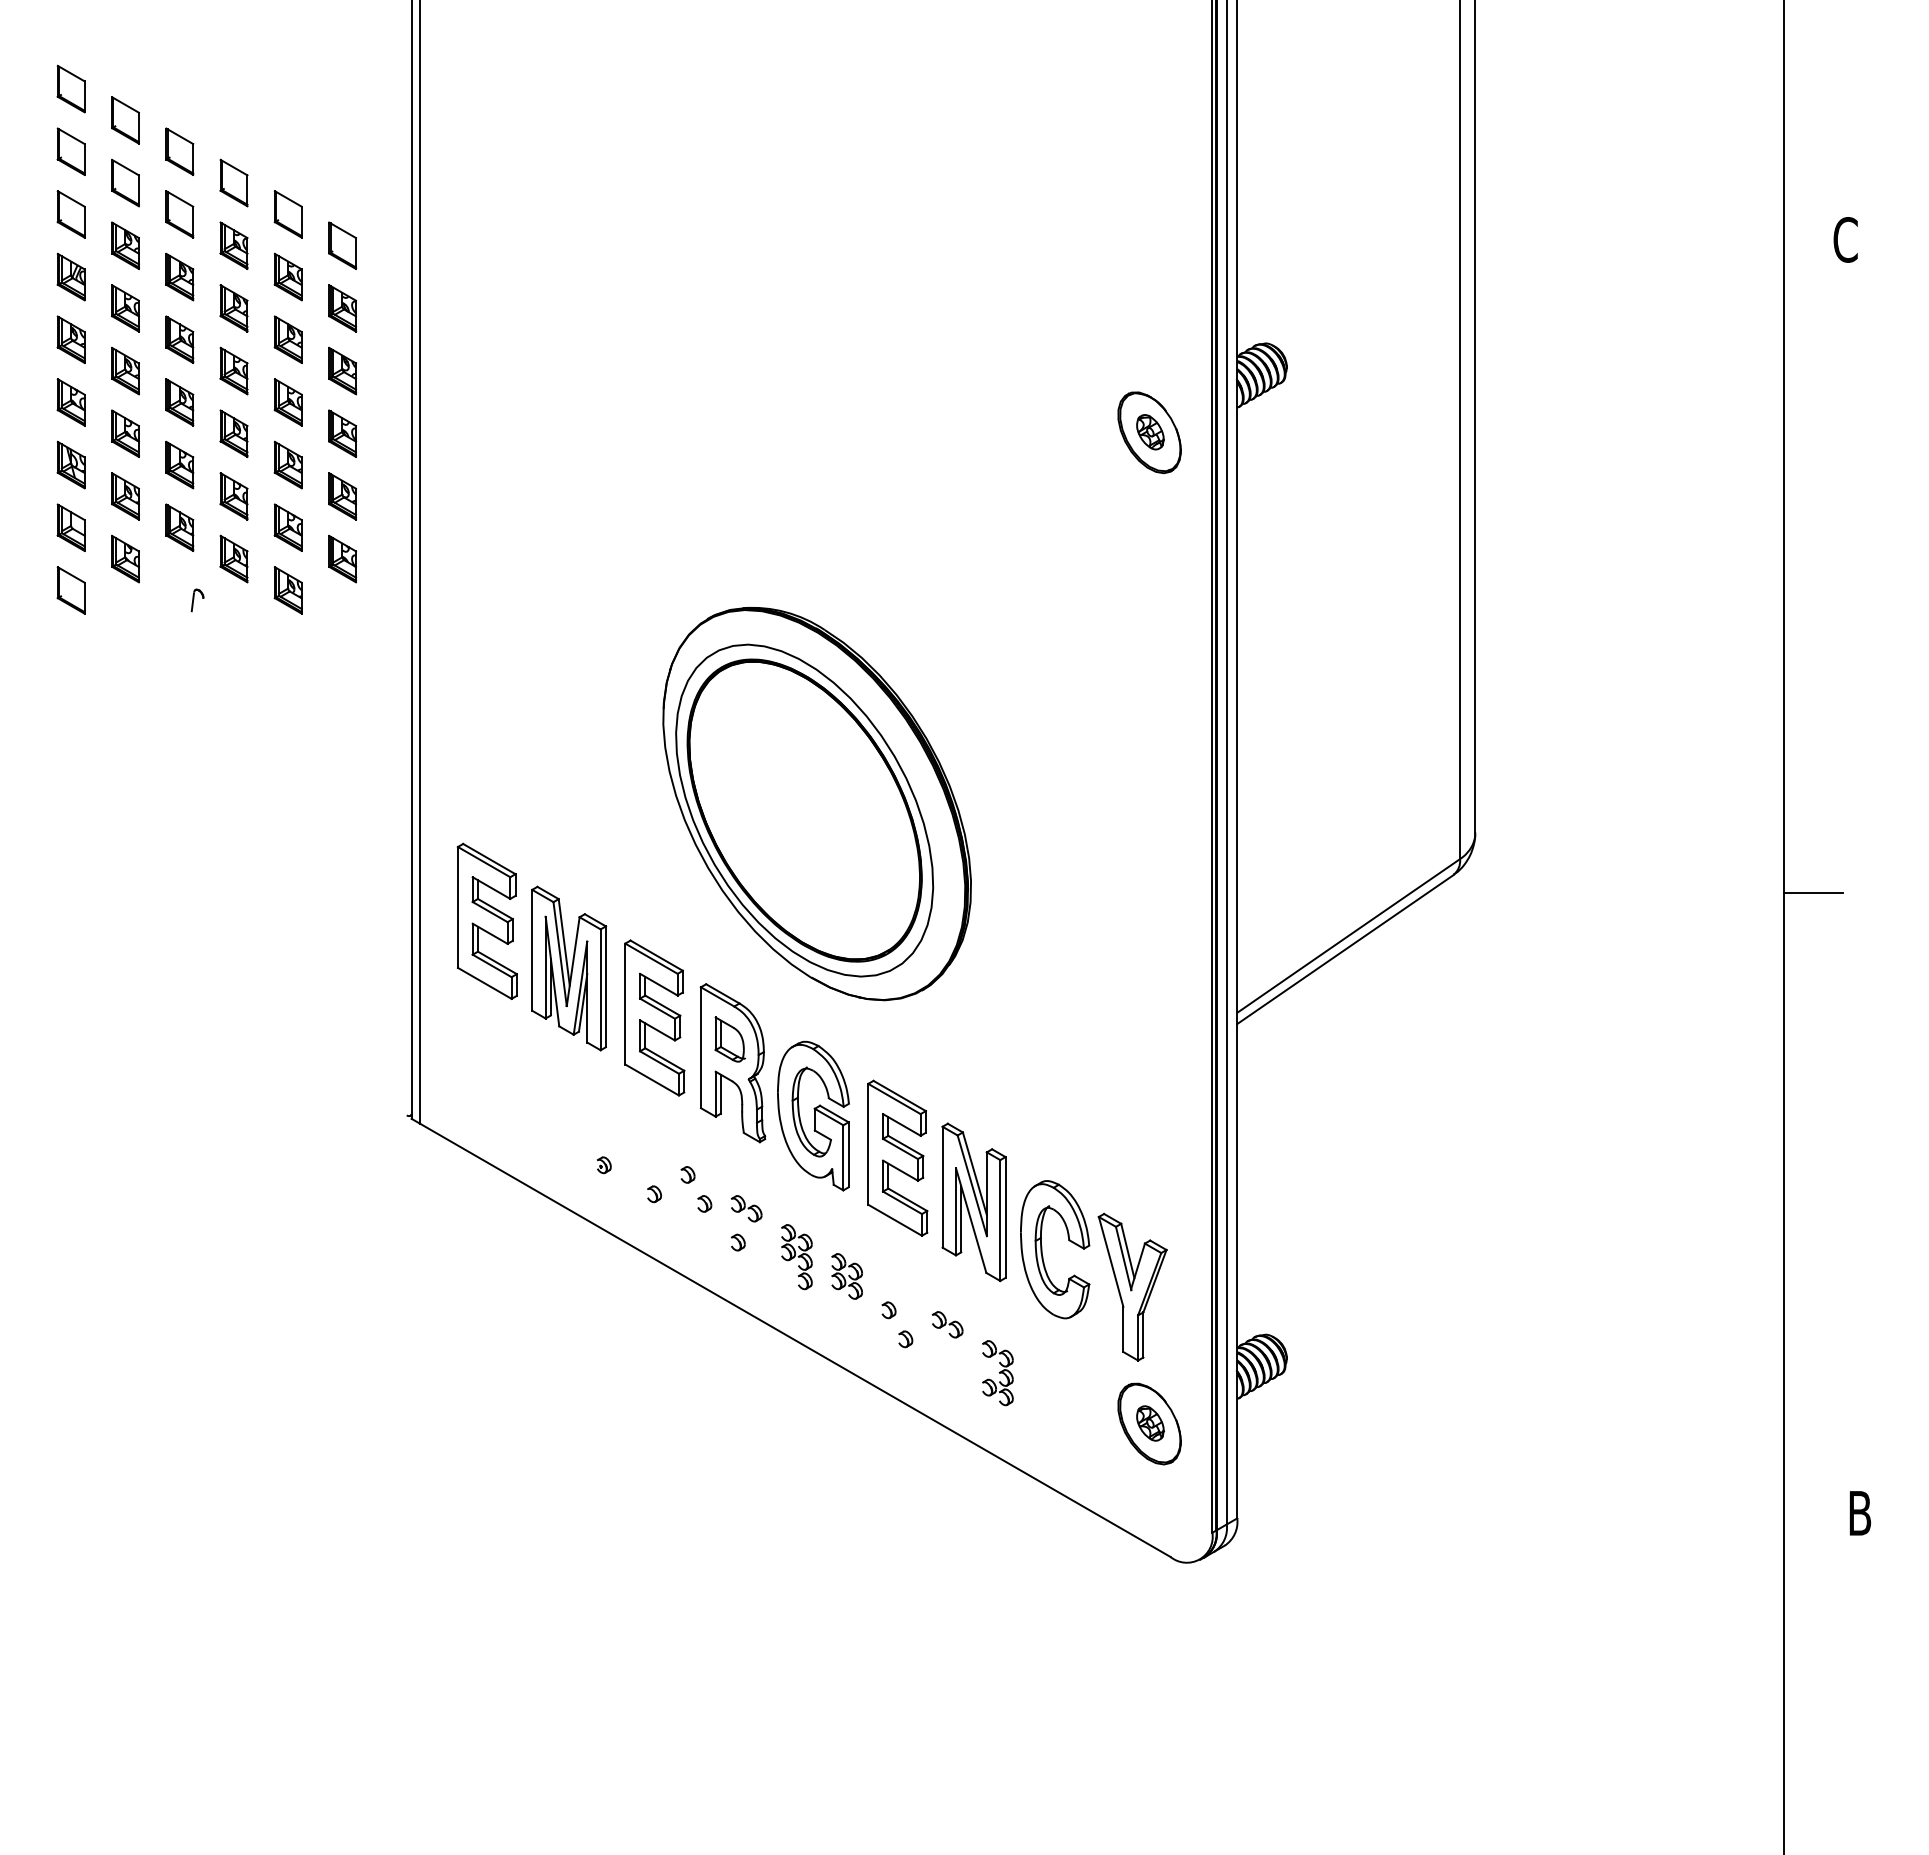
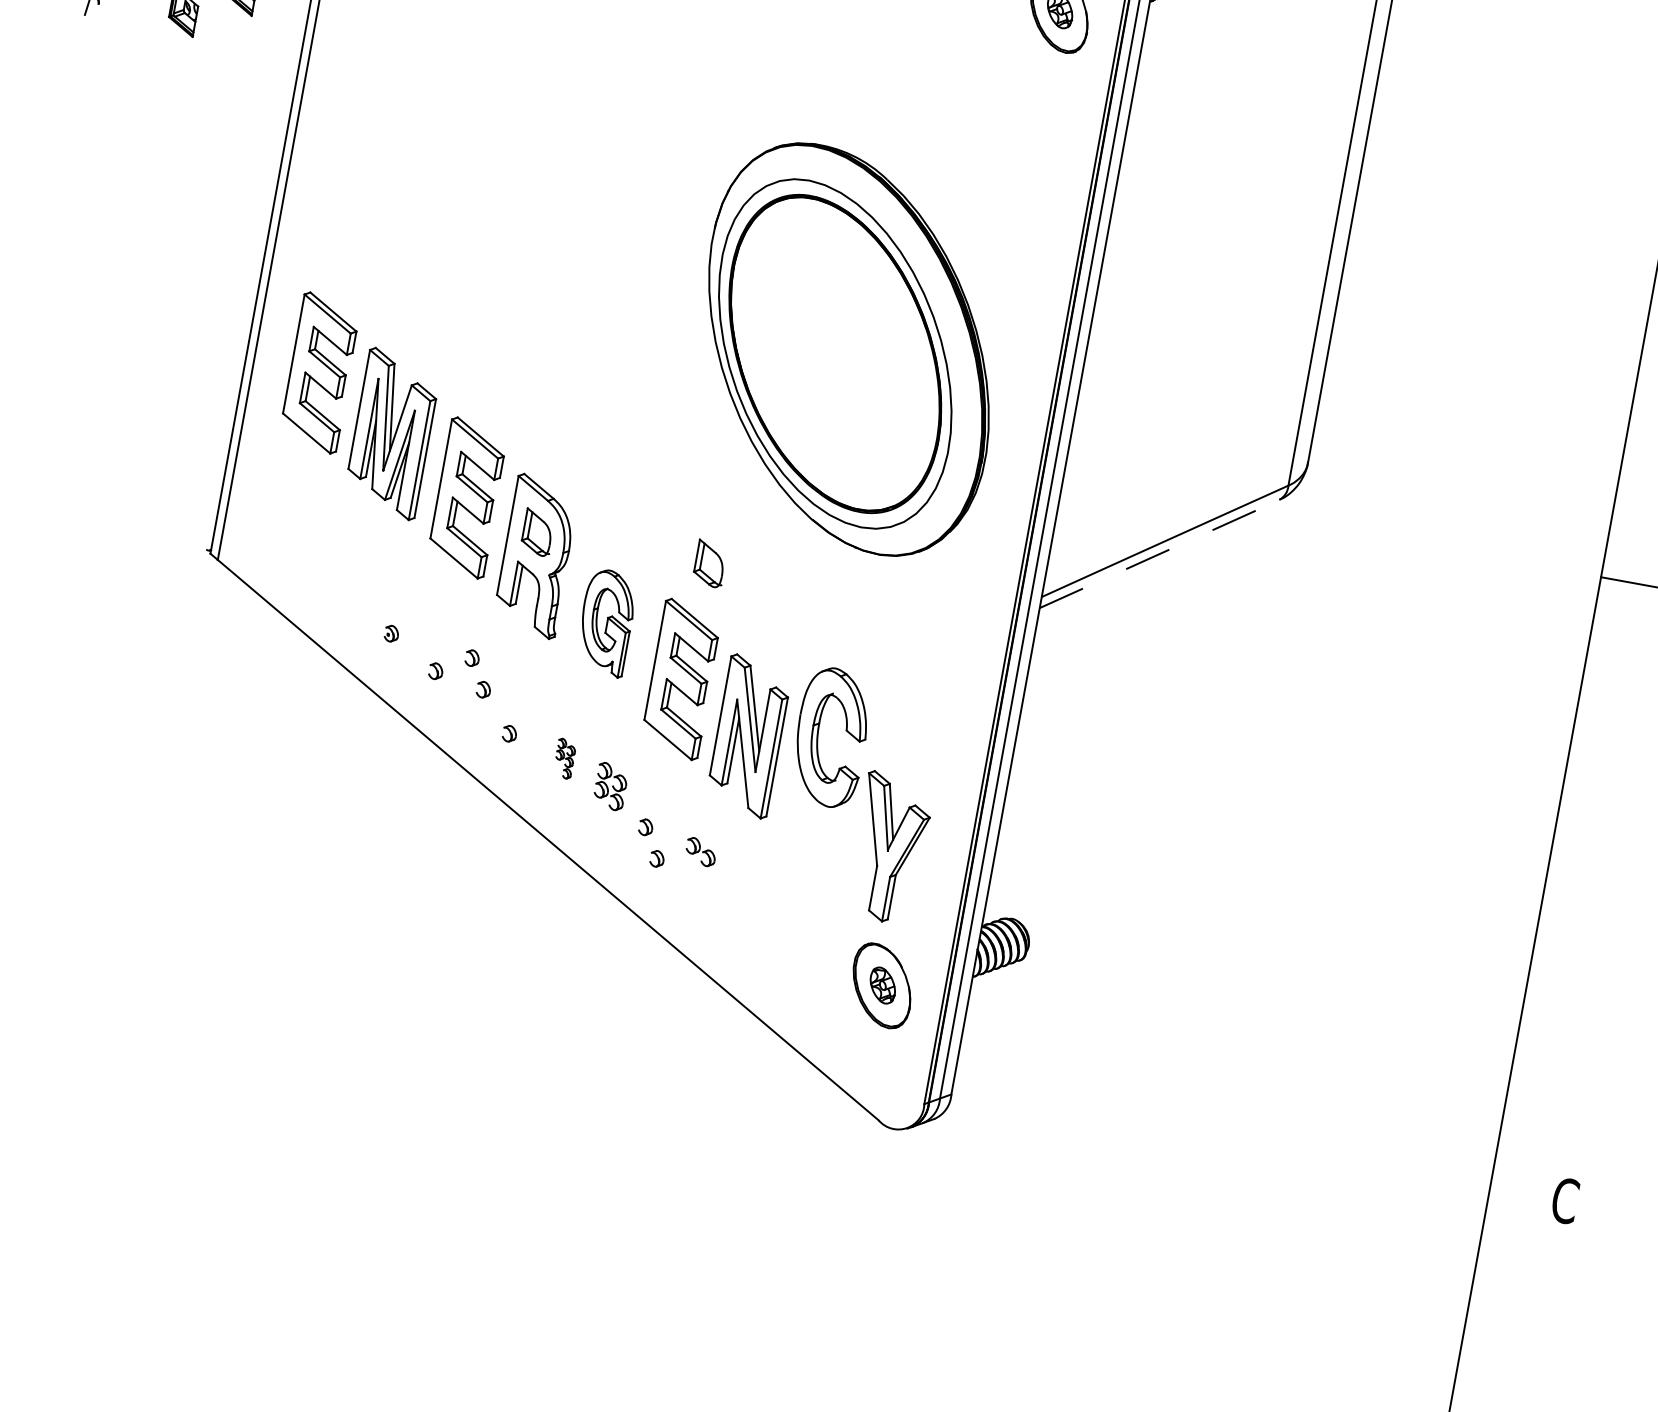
part: (816, 803) -> (848, 349), moved
line: (1345, 949) -> (1159, 554), solid -> dashed
part: (904, 1039) -> (709, 563), added
part: (813, 1115) -> (606, 622), size x0.7
part: (746, 1208) -> (523, 701), removed
part: (1042, 1249) -> (818, 735), moved
part: (796, 1257) -> (564, 758), size x0.6
part: (997, 1373) -> (741, 909), removed
text: (1860, 1513) -> (1565, 1201), B -> C

